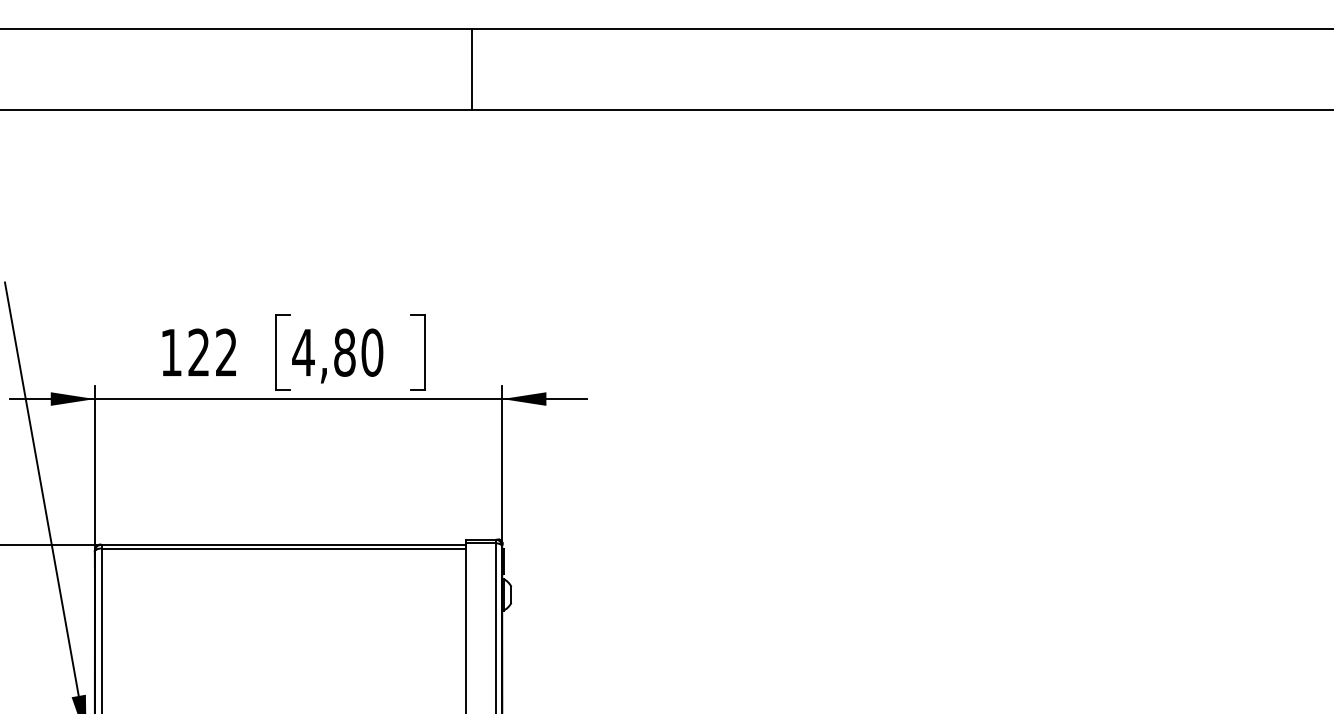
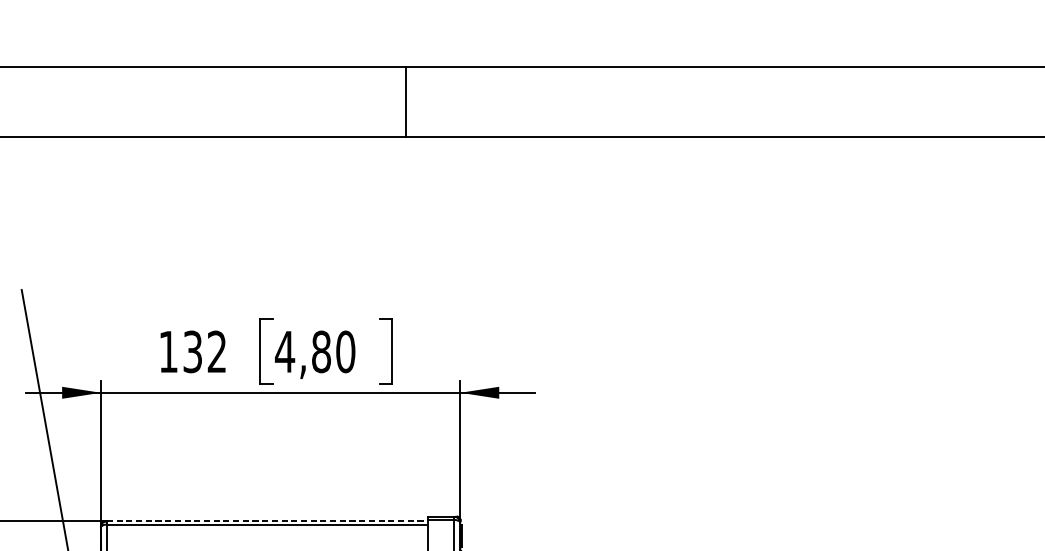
line: (471, 69) -> (405, 102), moved
text: (198, 352) -> (192, 351), 122 -> 132
line: (284, 544) -> (268, 521), solid -> dashed

